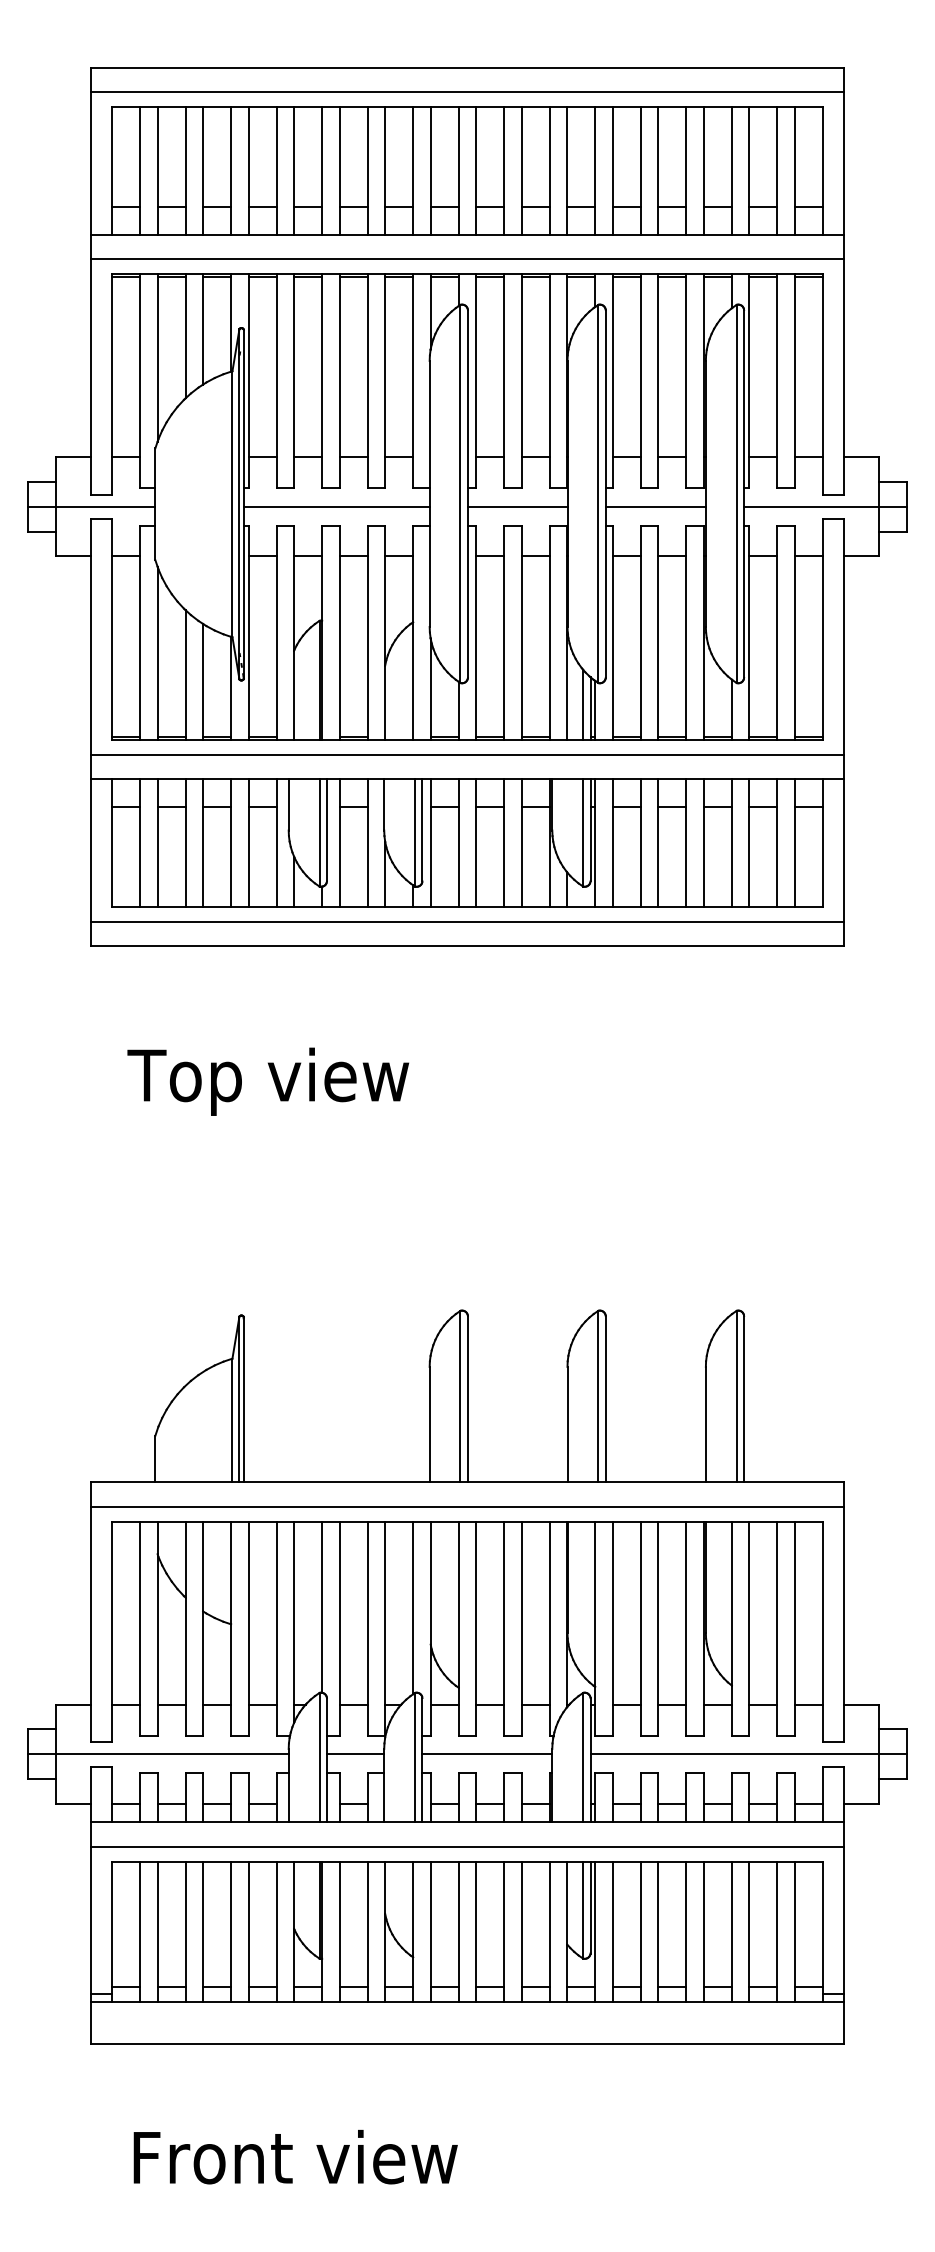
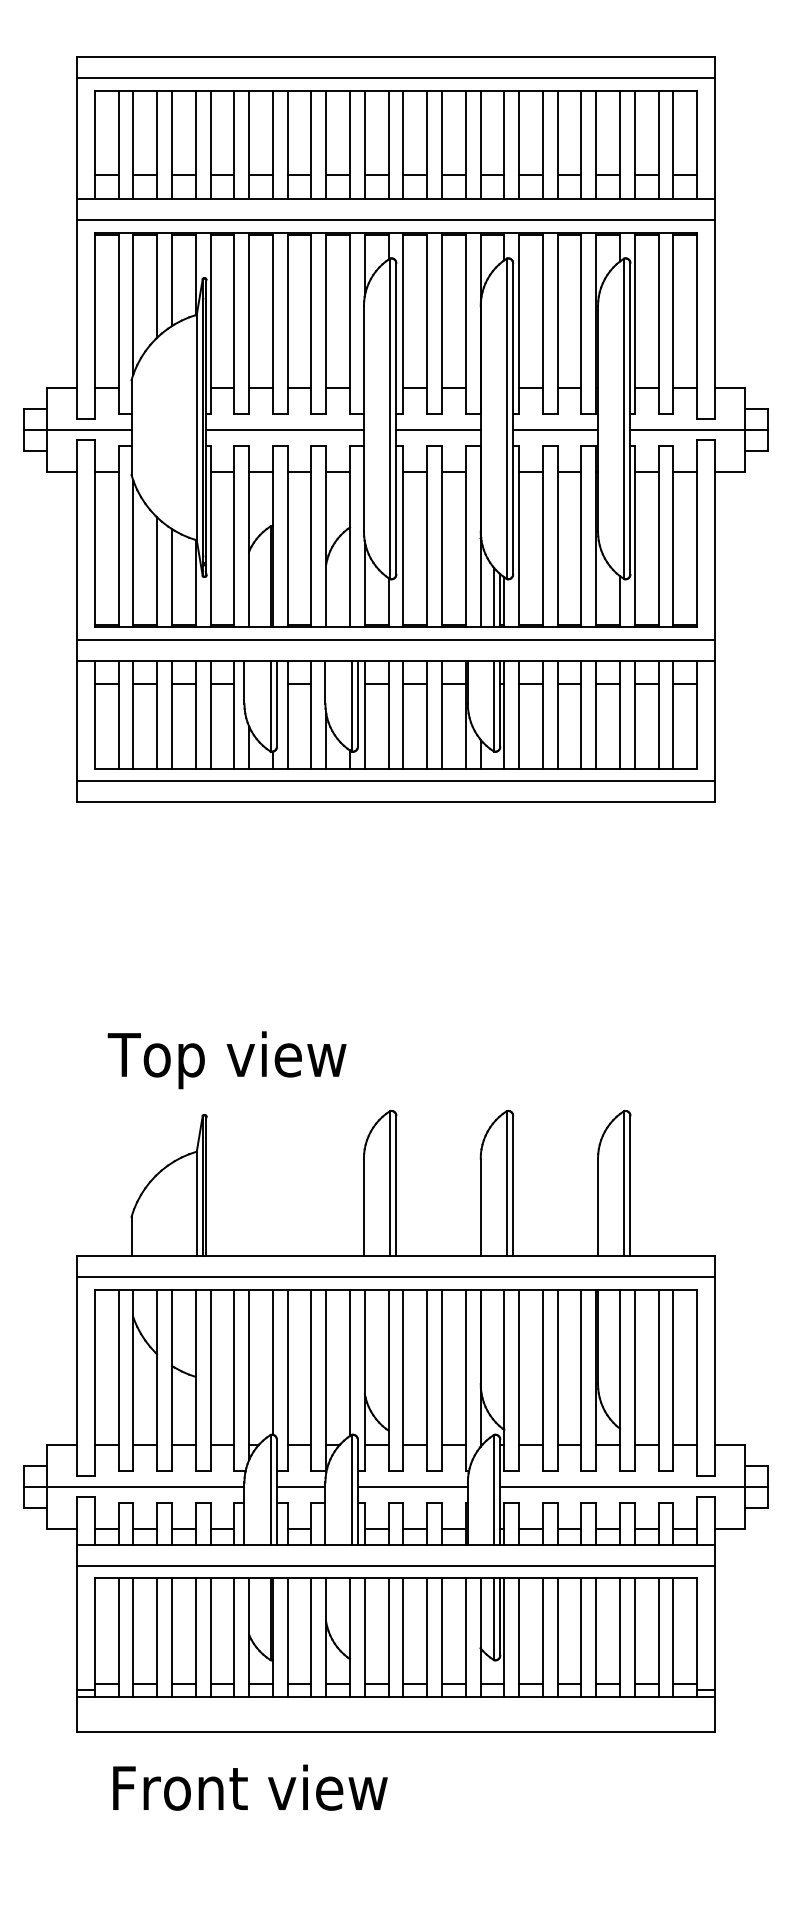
text: (268, 1081) -> (227, 1060), moved
text: (295, 2157) -> (250, 1788), moved

